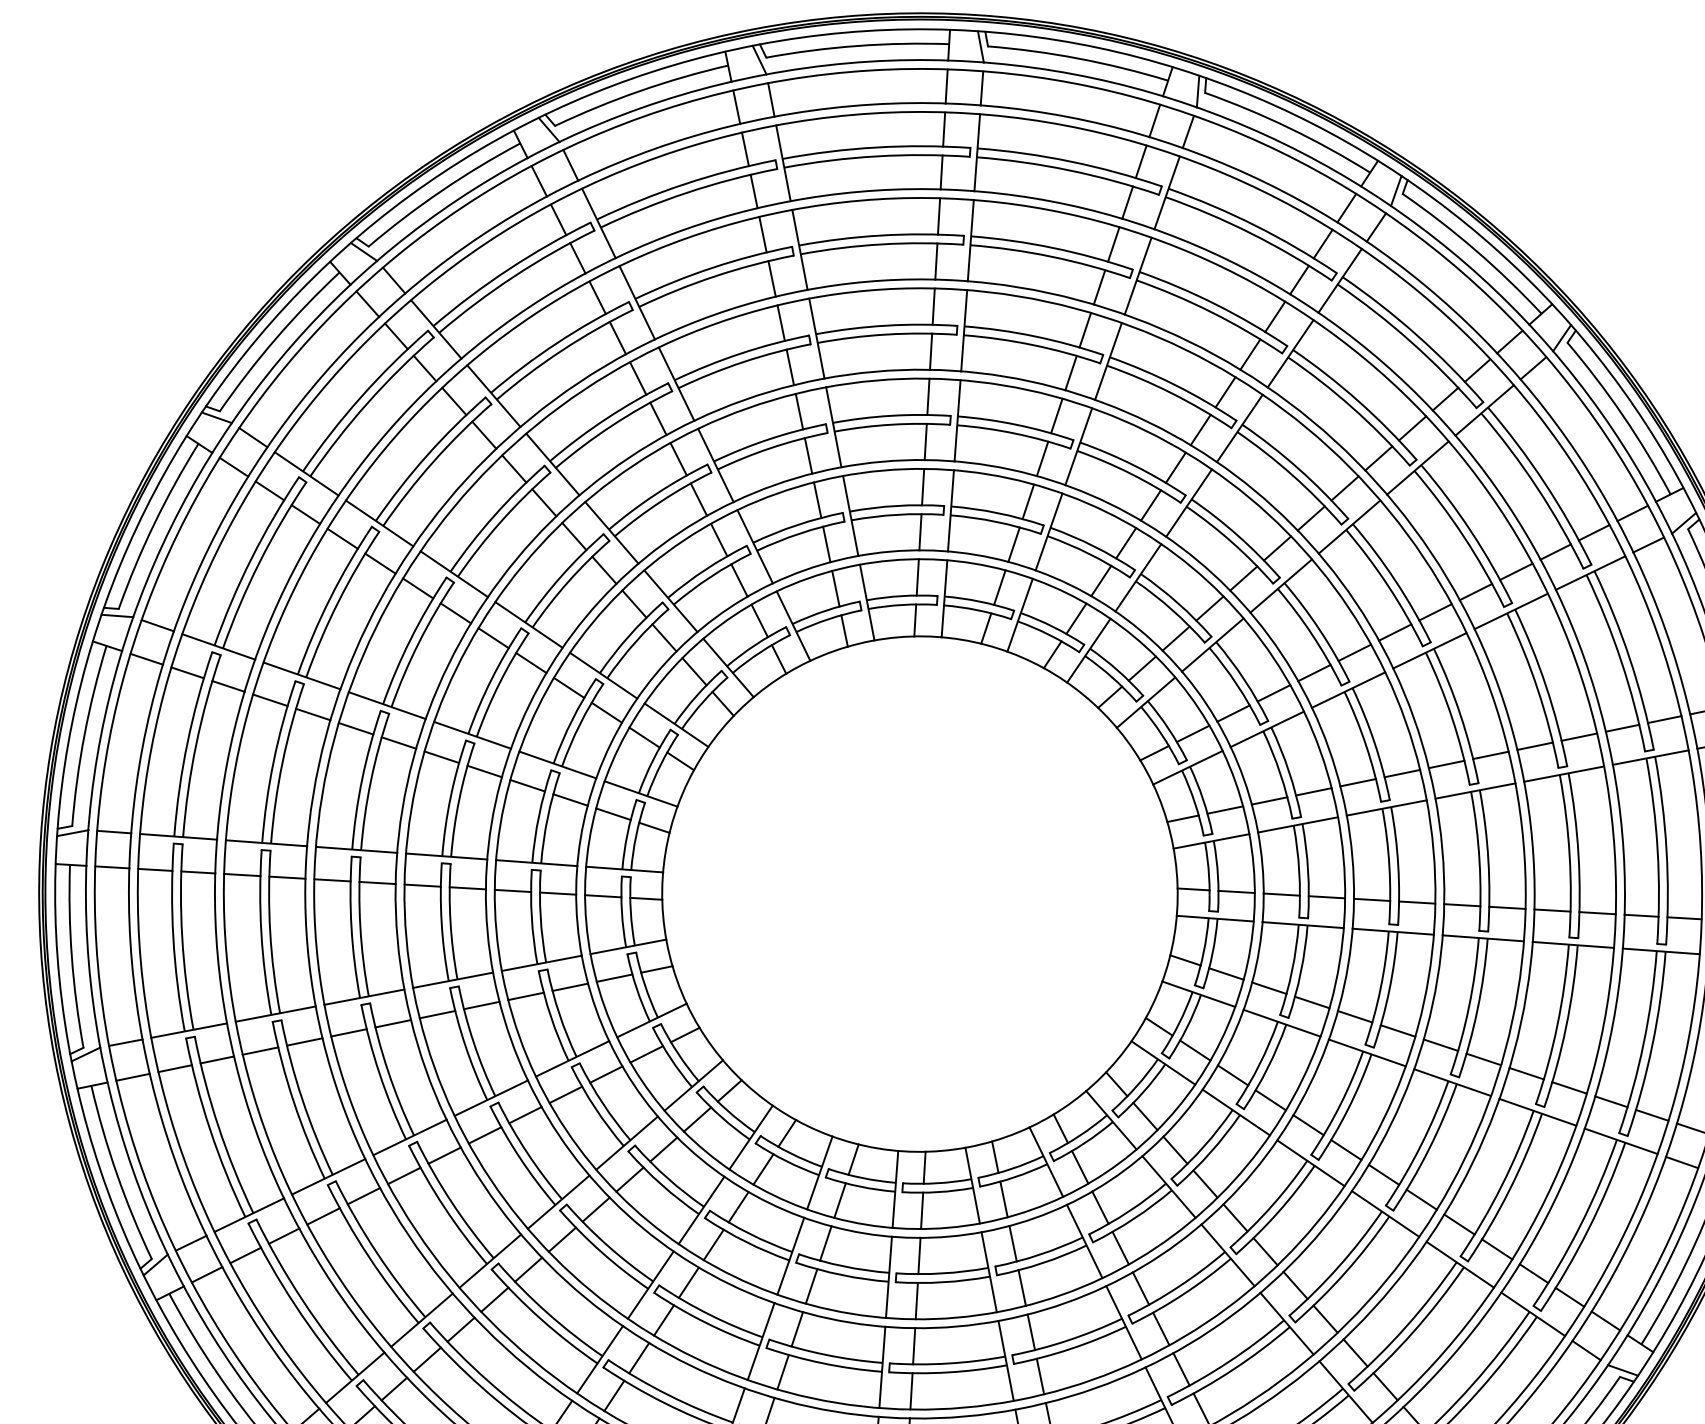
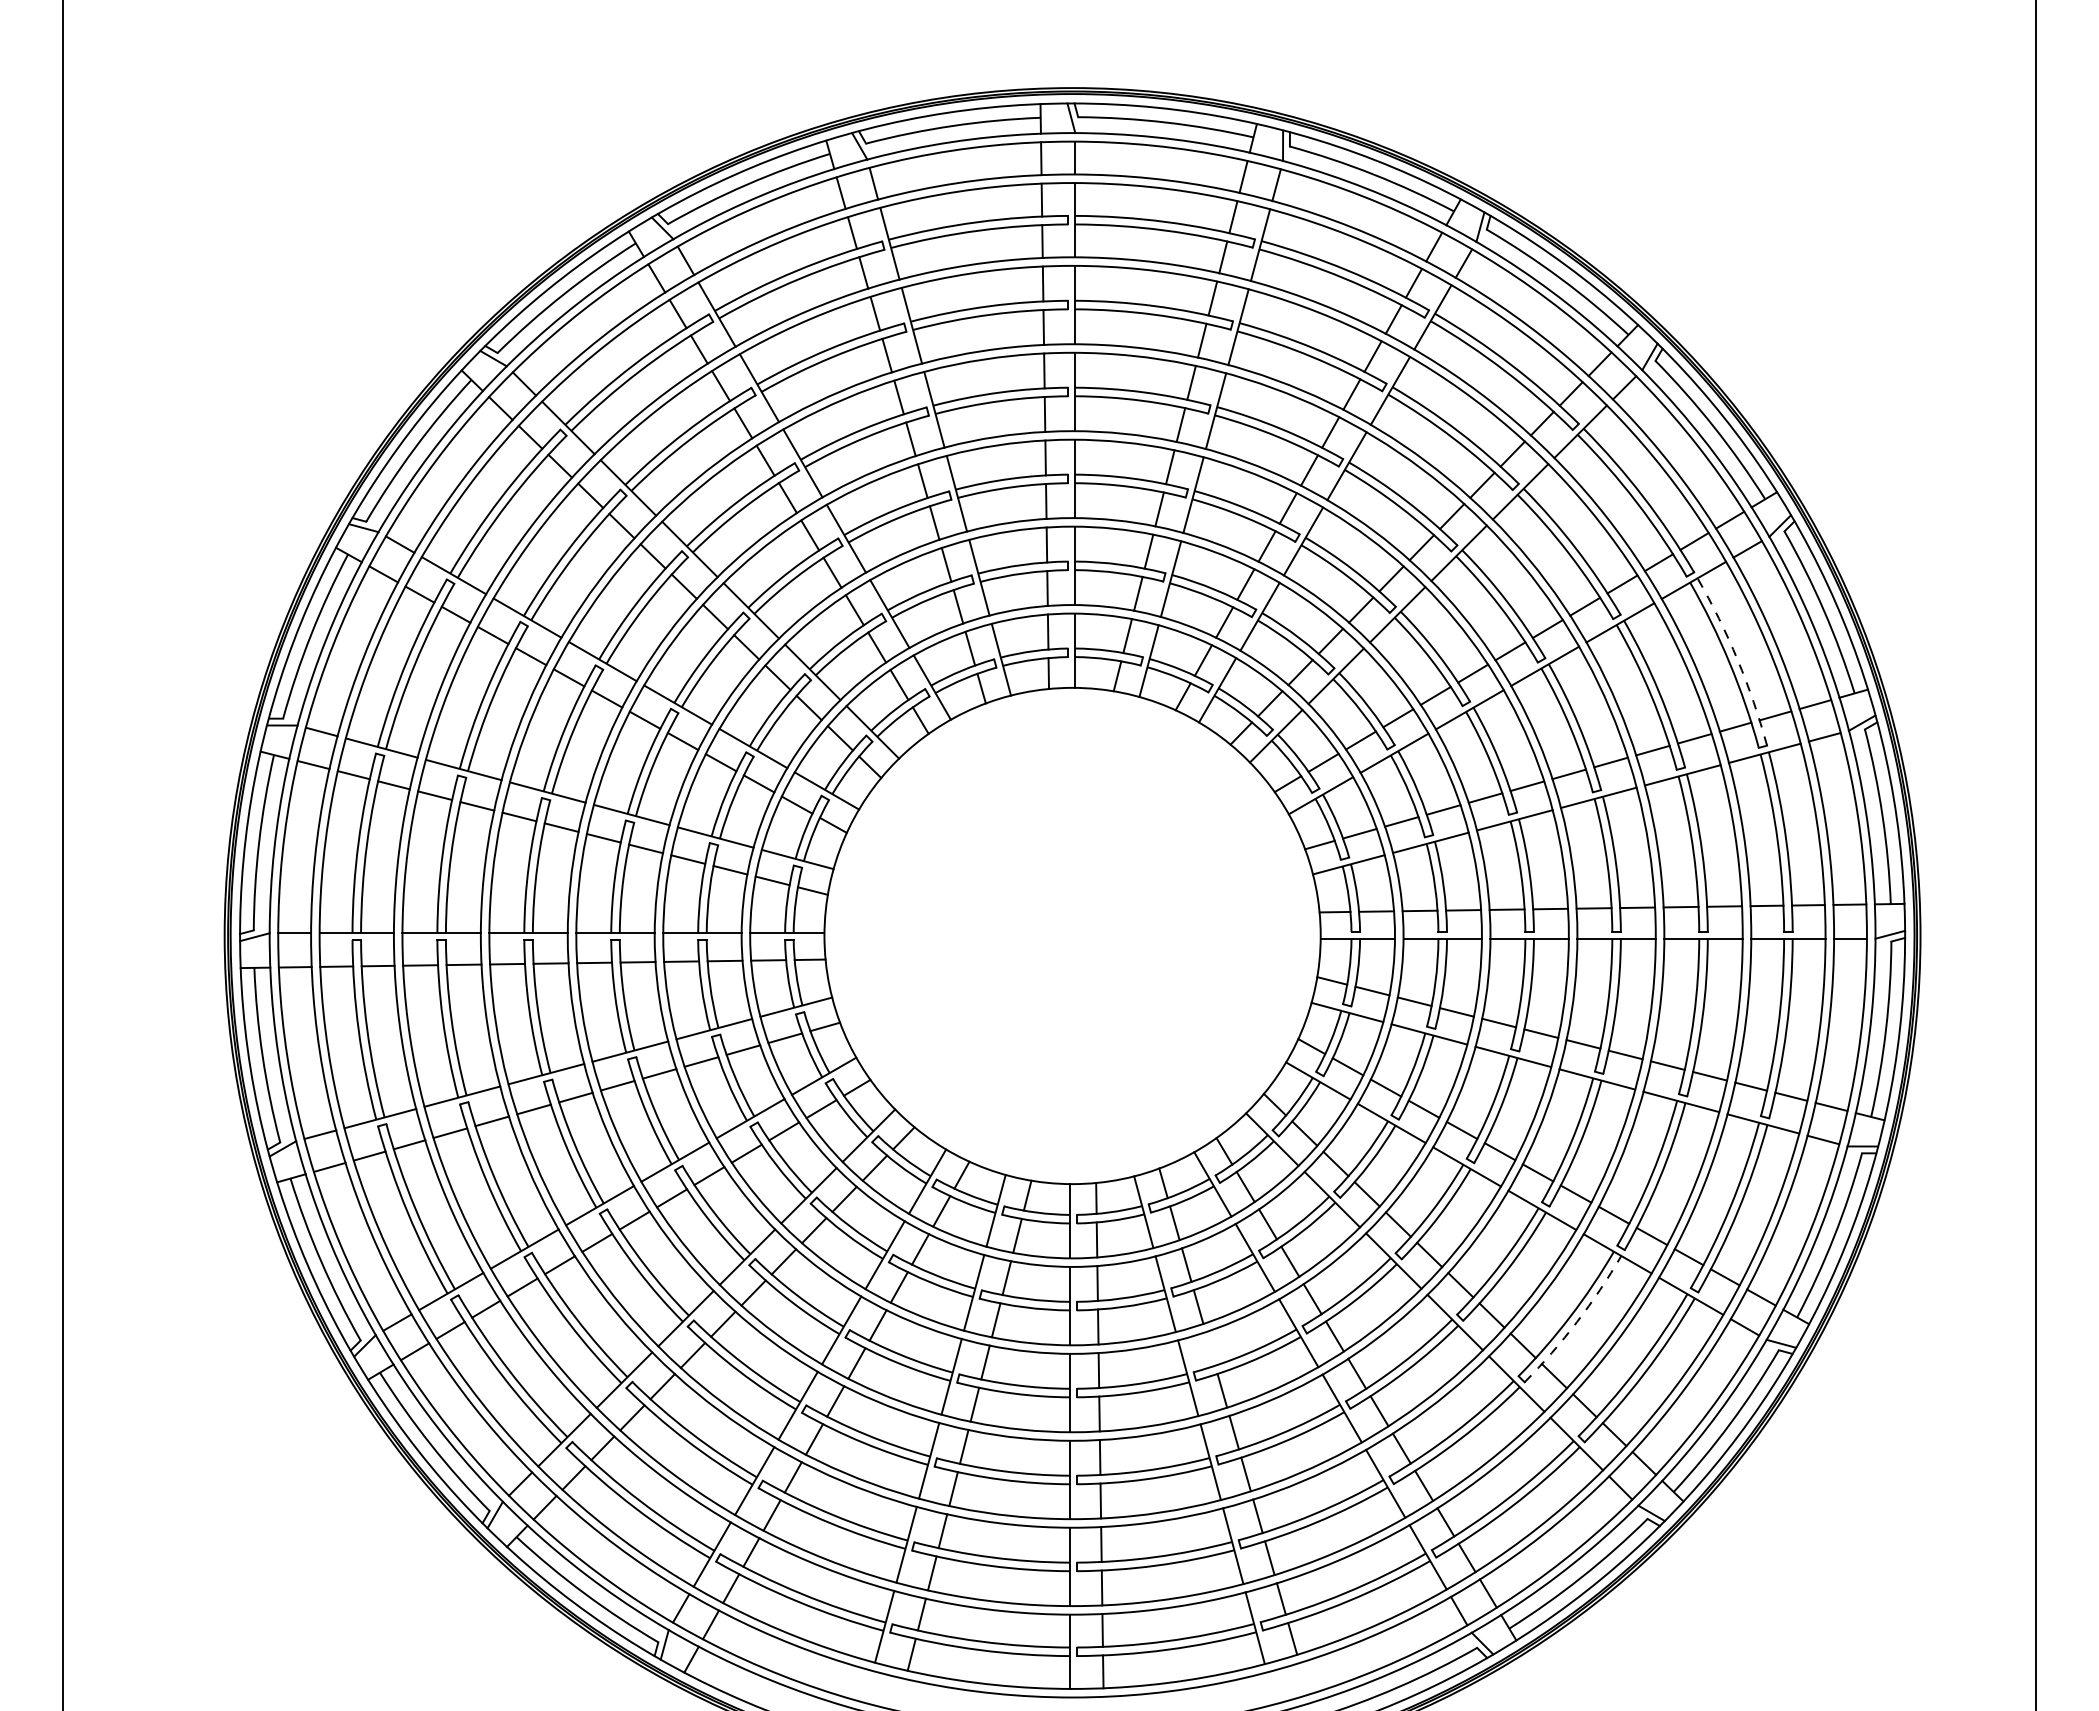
arc: (1544, 482) -> (1737, 659), solid -> dashed
arc: (1509, 1190) -> (1576, 1322), solid -> dashed
line: (1140, 1288) -> (1210, 1348), removed

